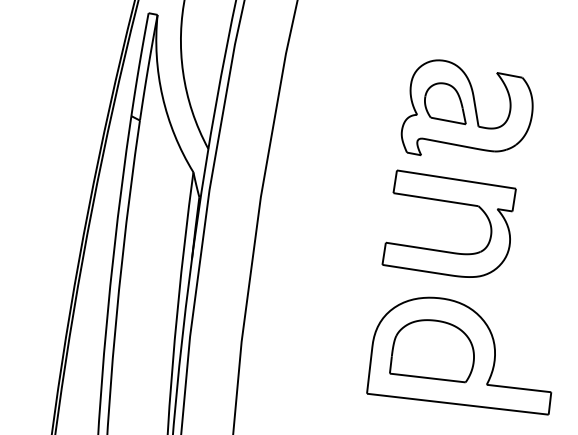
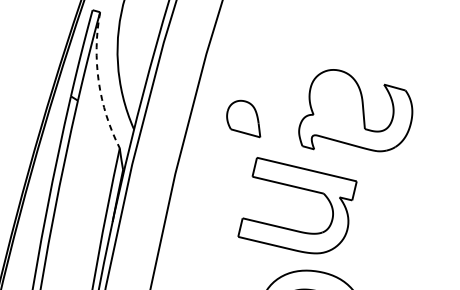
arc: (162, 96) -> (98, 81), solid -> dashed
part: (445, 103) -> (244, 118), moved
part: (452, 203) -> (301, 189), moved

